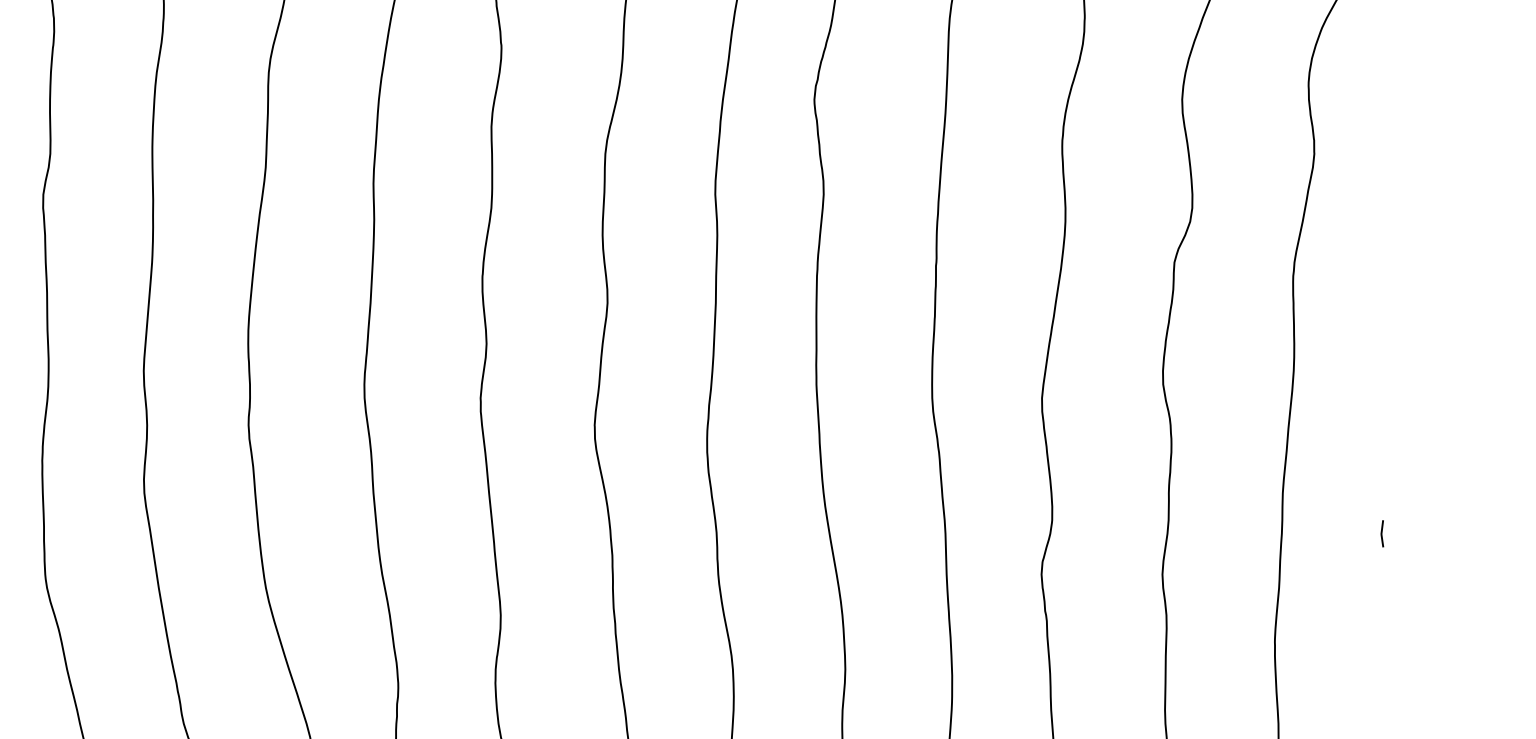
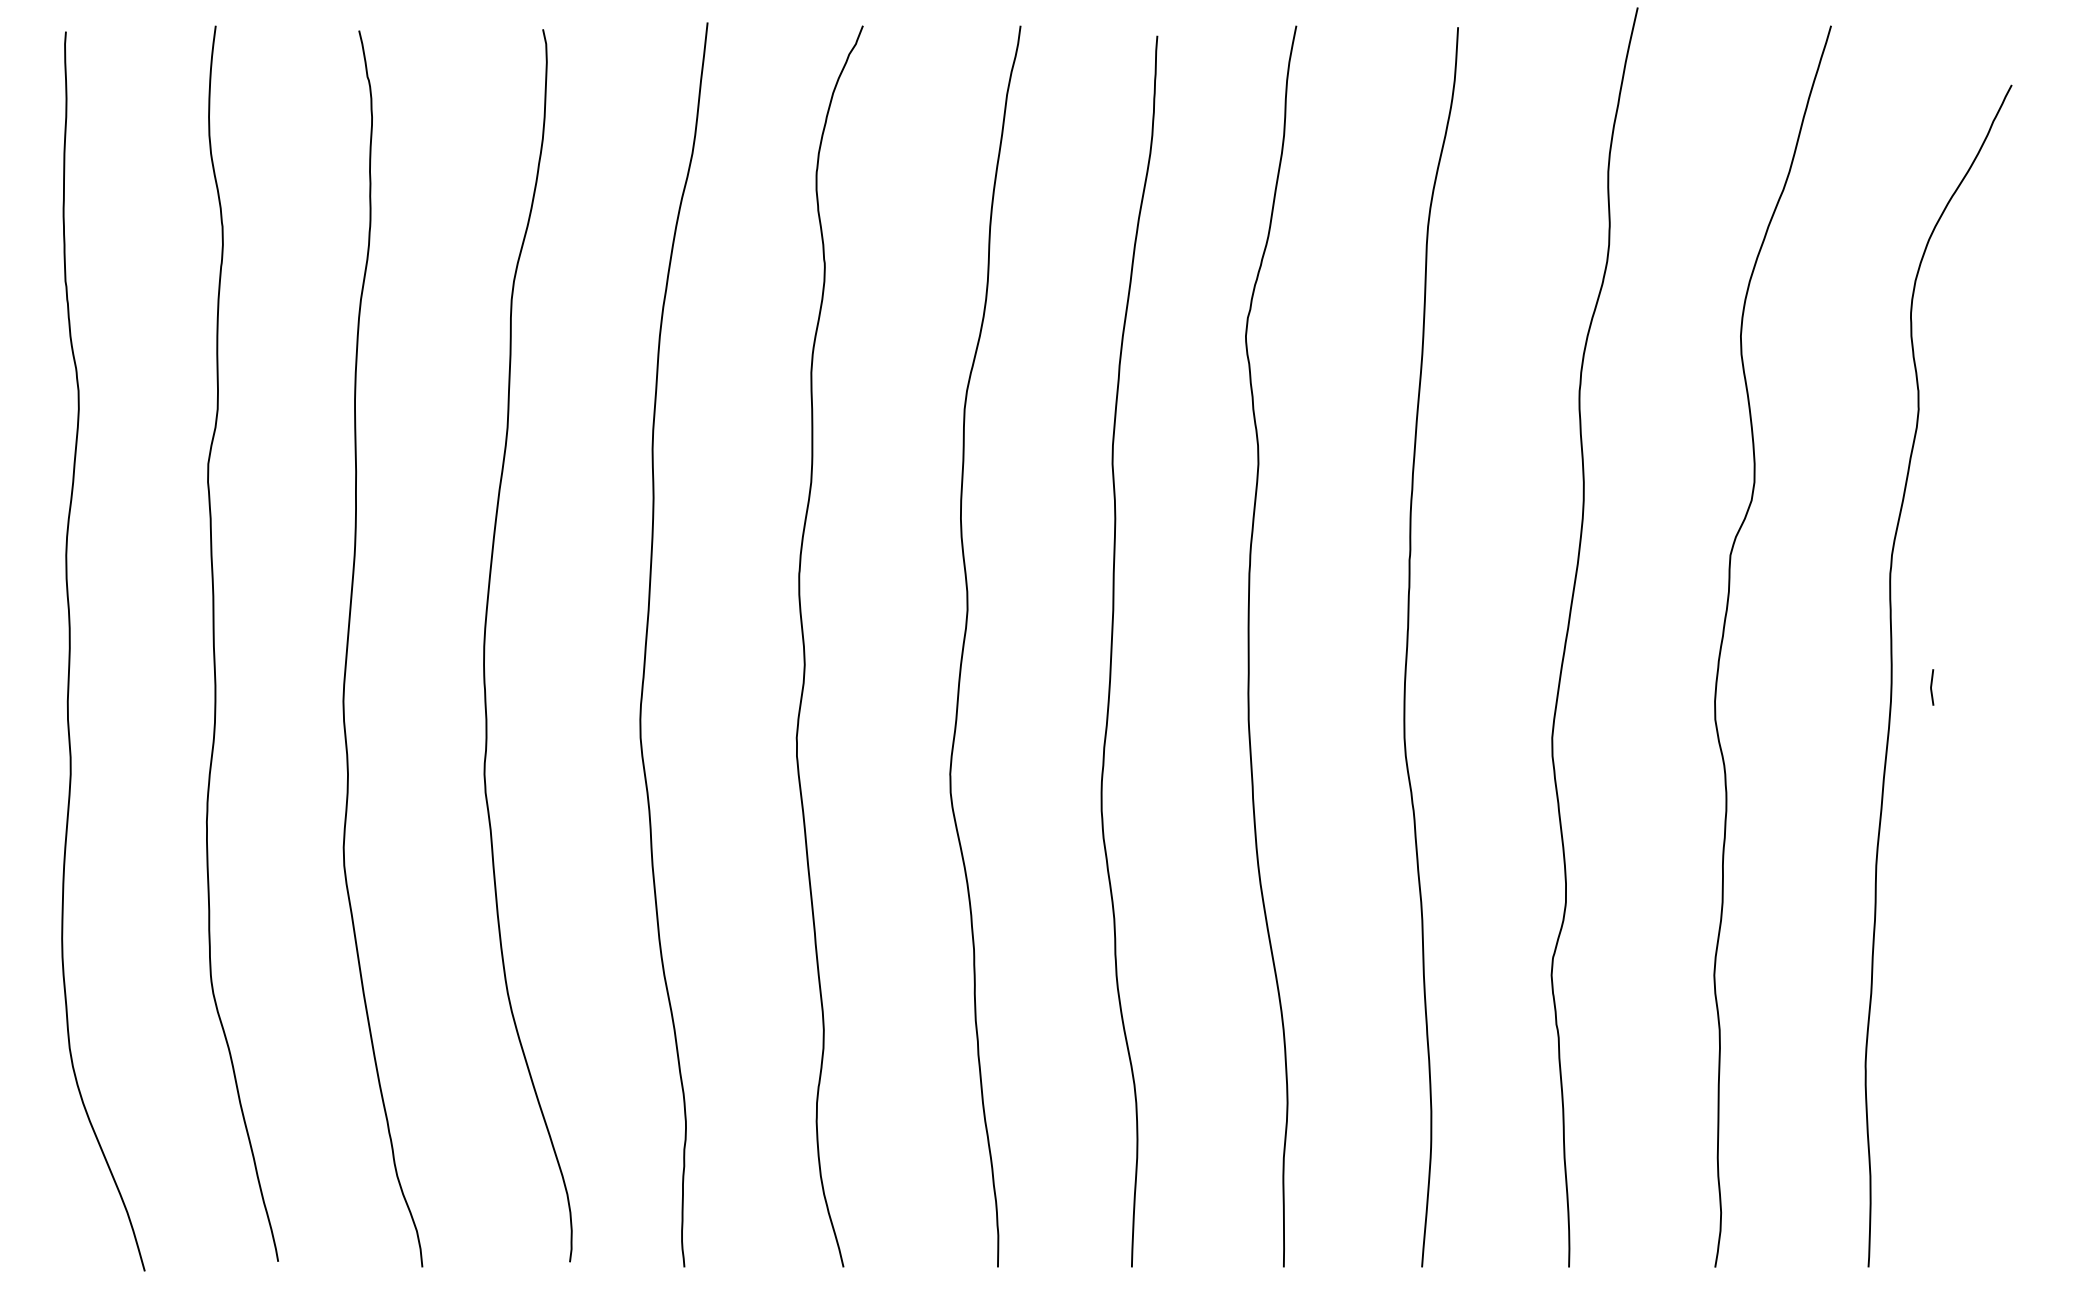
line: (1382, 533) -> (1932, 686), moved

